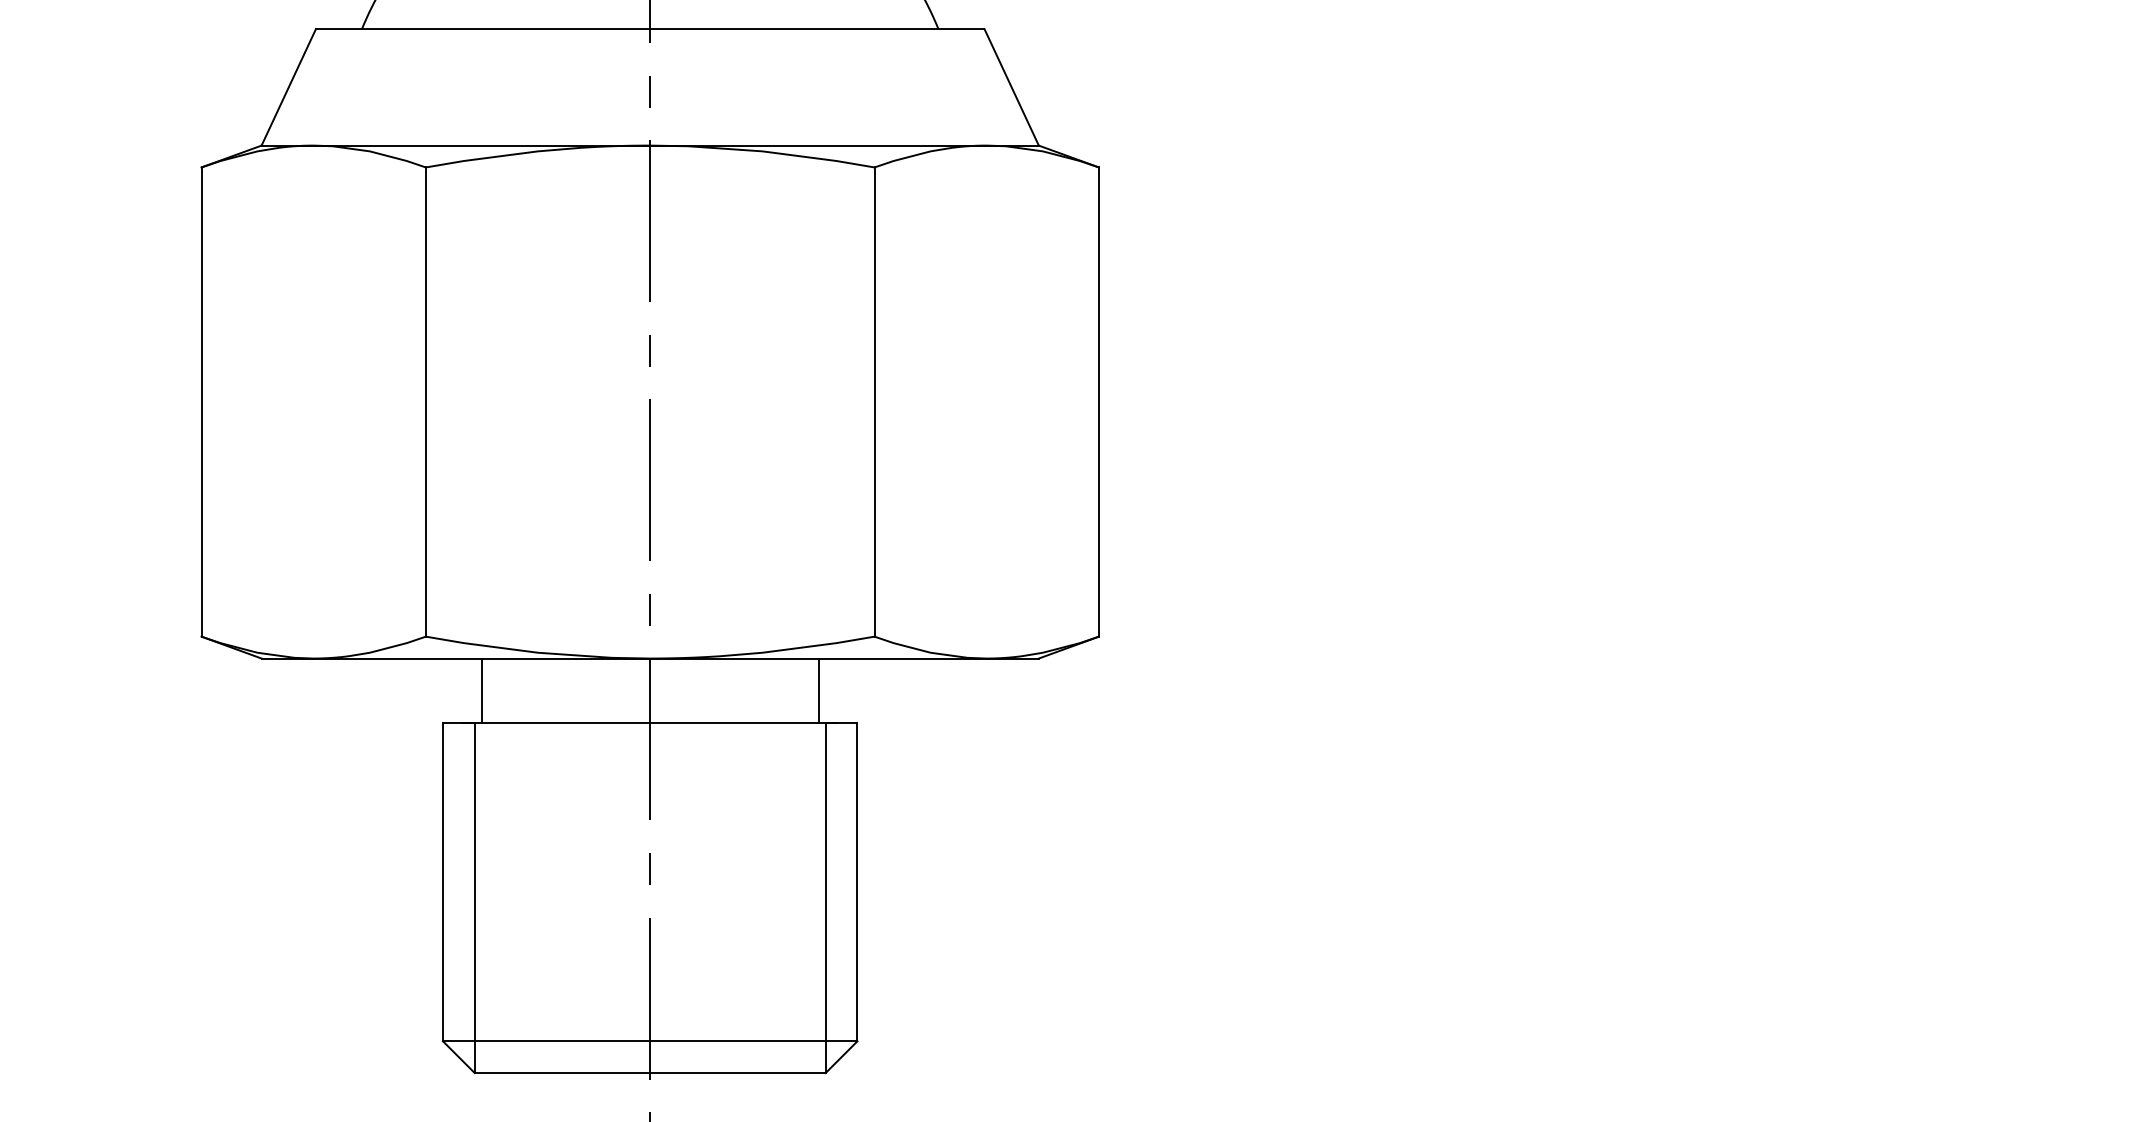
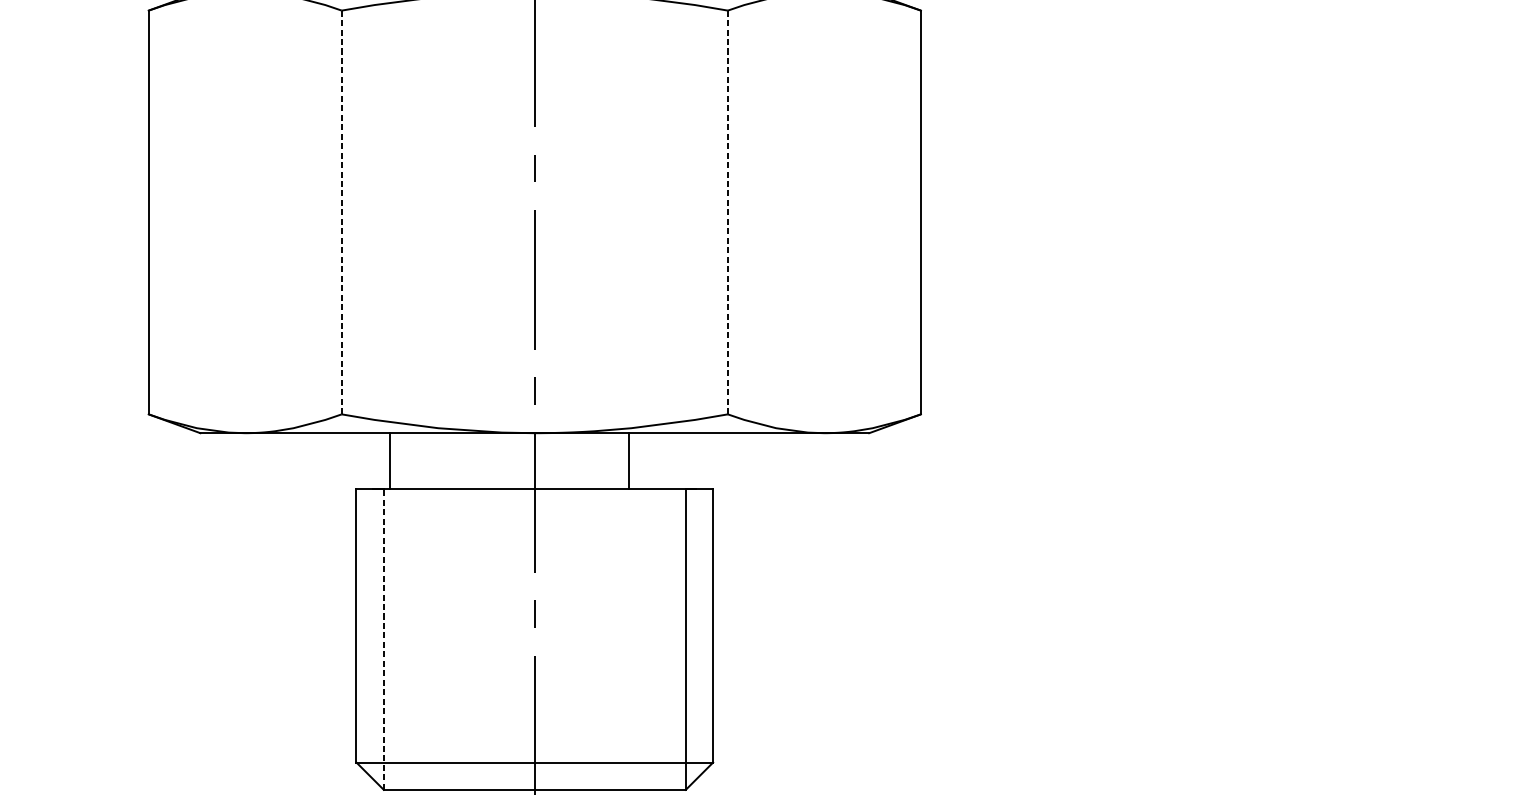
line: (425, 402) -> (341, 212), solid -> dashed
line: (874, 402) -> (727, 212), solid -> dashed
line: (818, 690) -> (628, 460), moved
line: (474, 898) -> (383, 639), solid -> dashed

